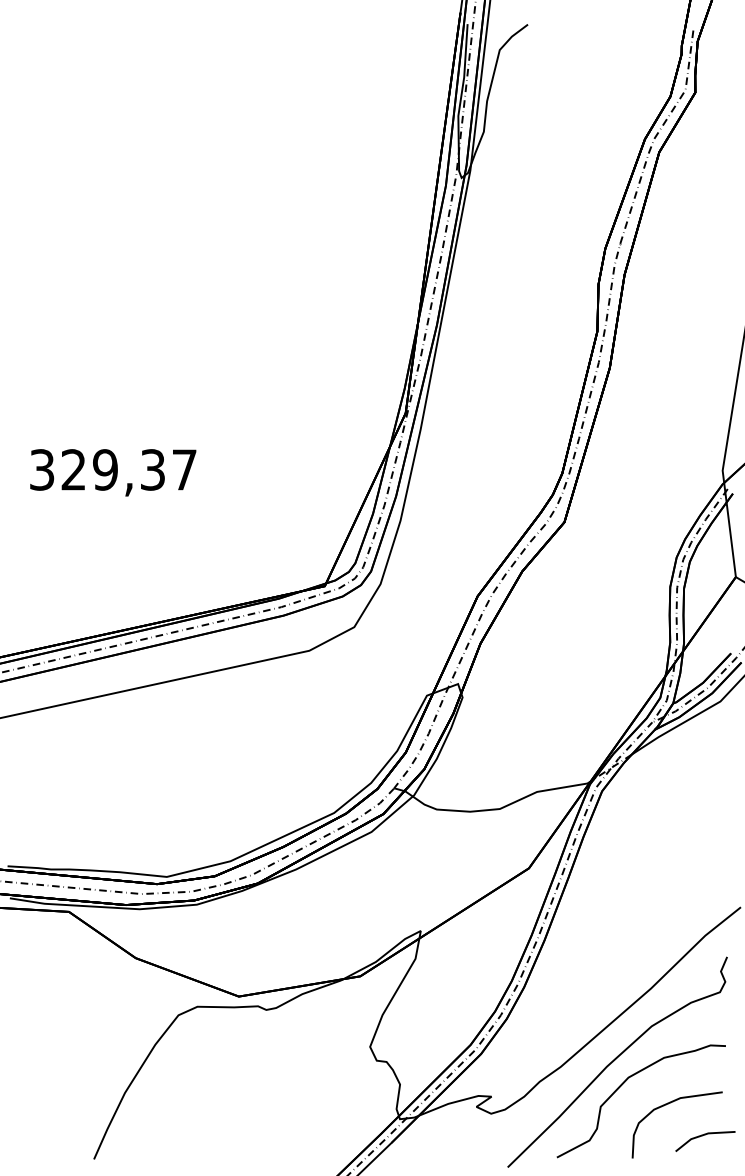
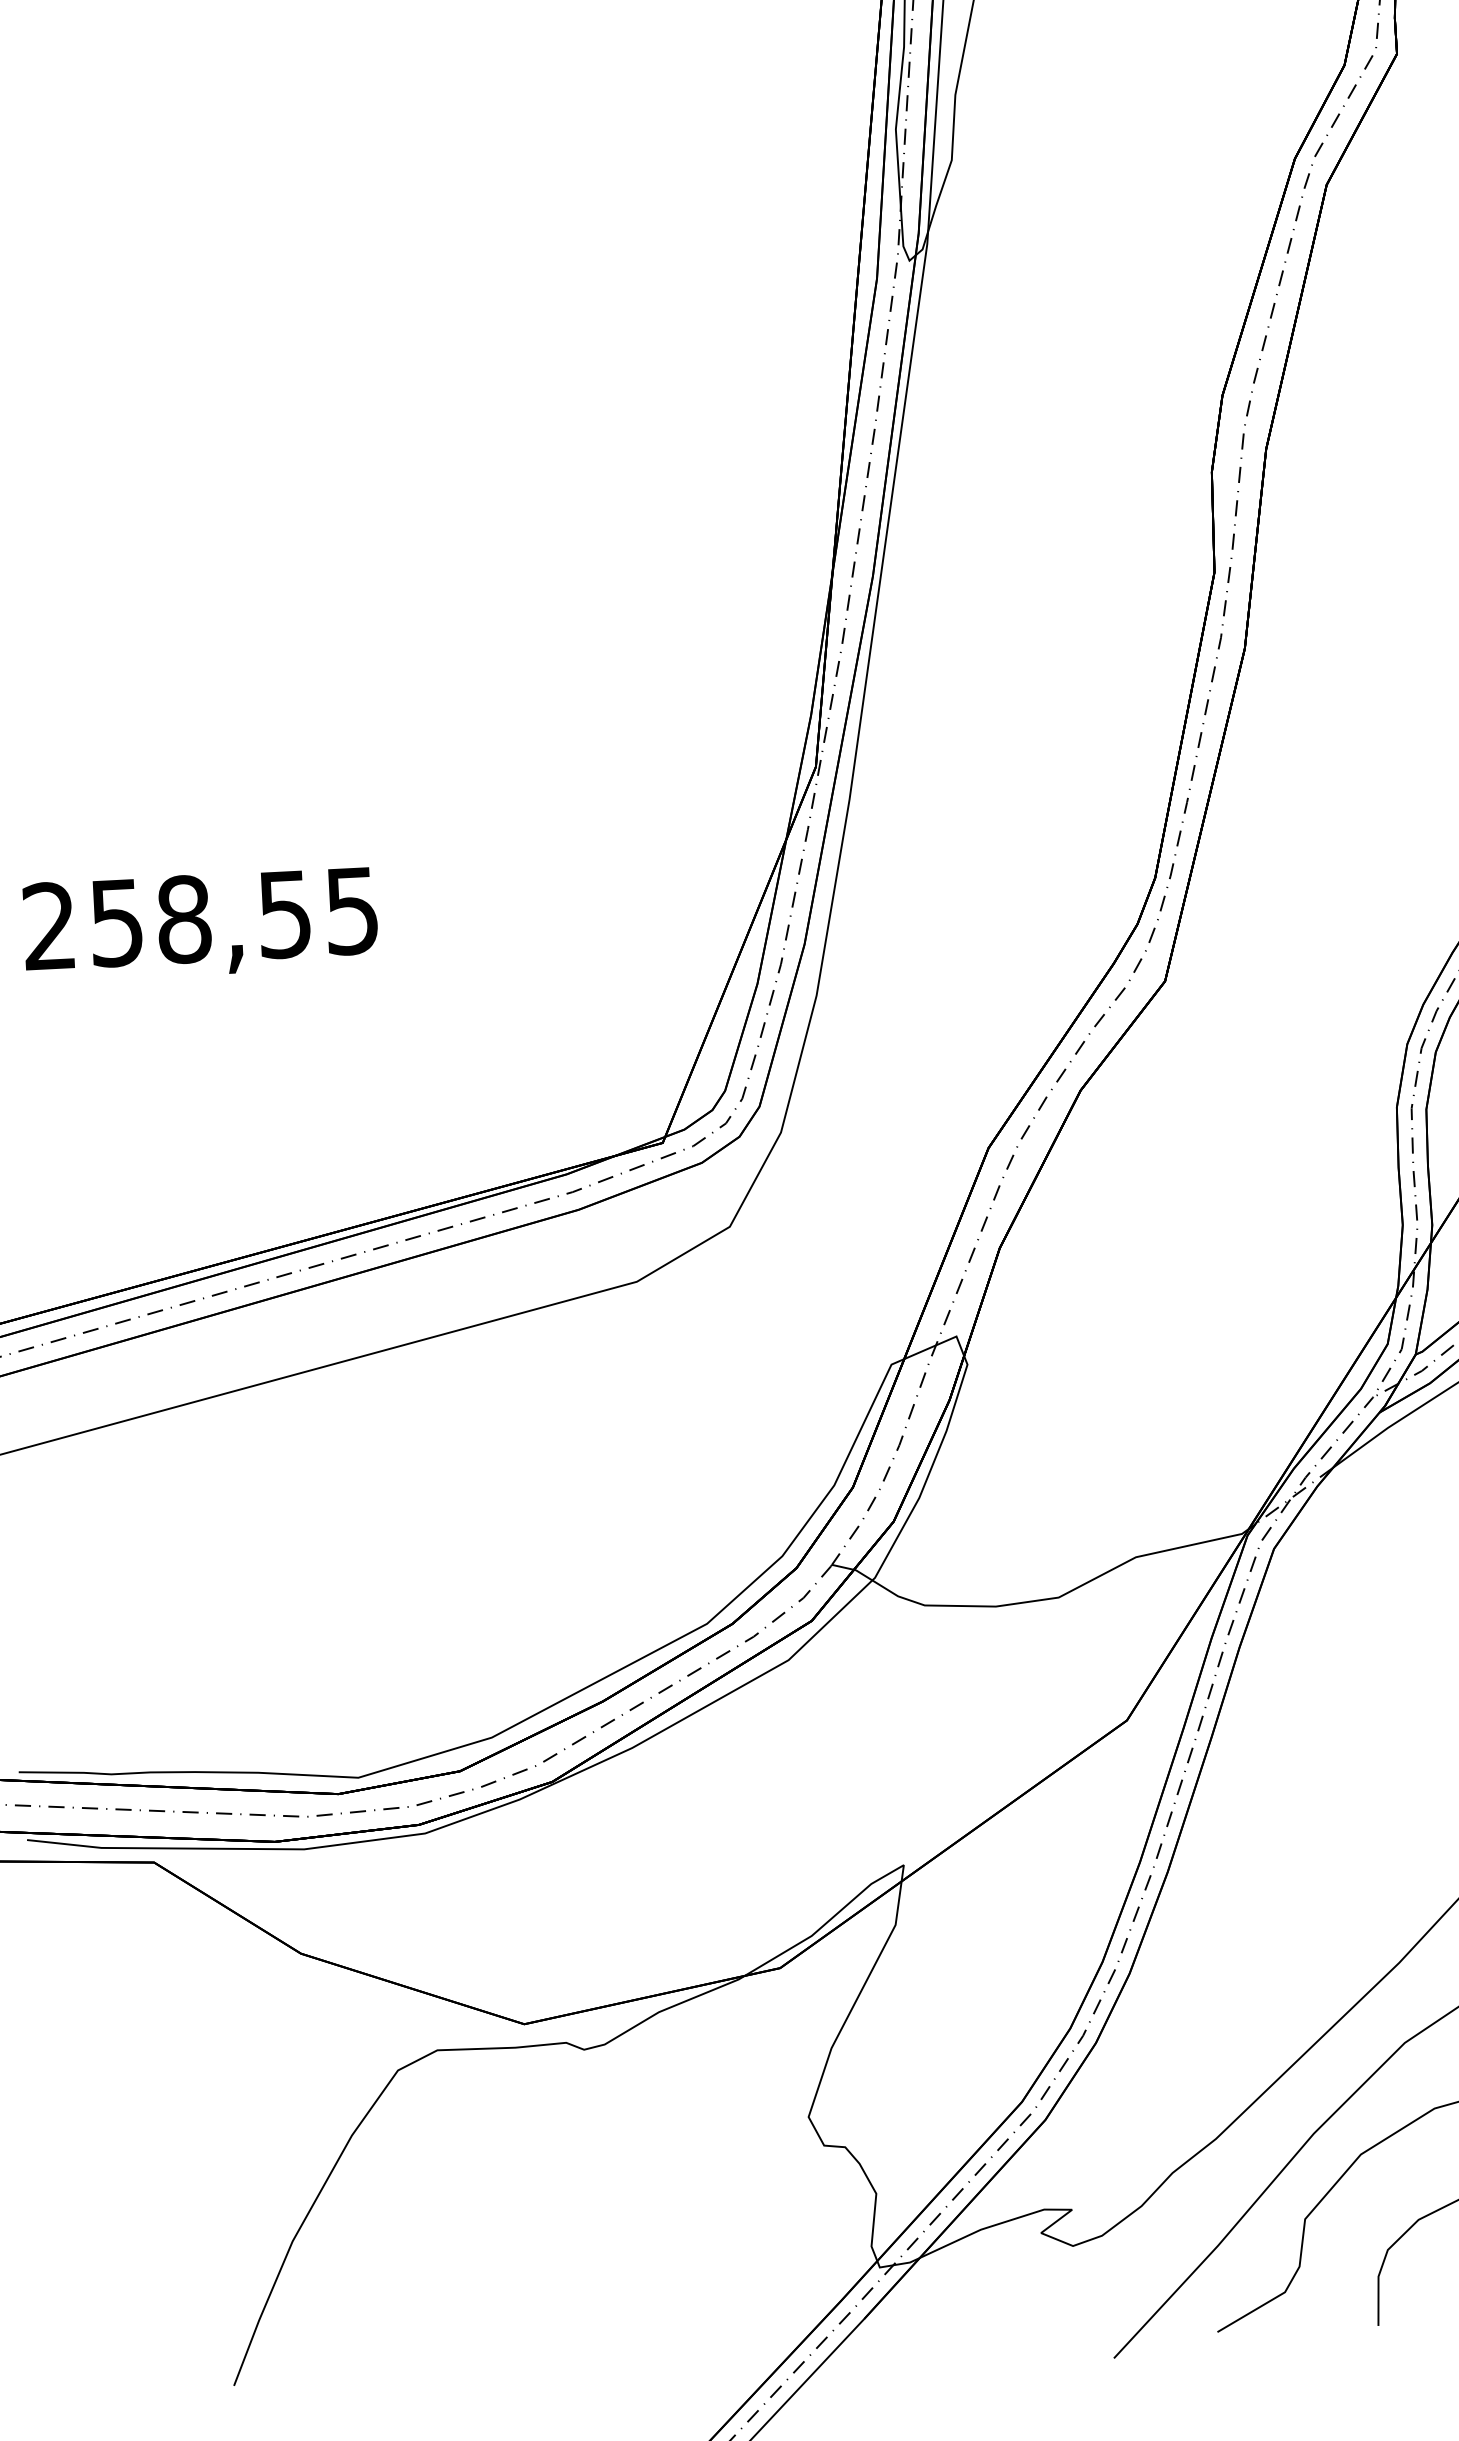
text: (113, 469) -> (201, 917), 329,37 -> 258,55

